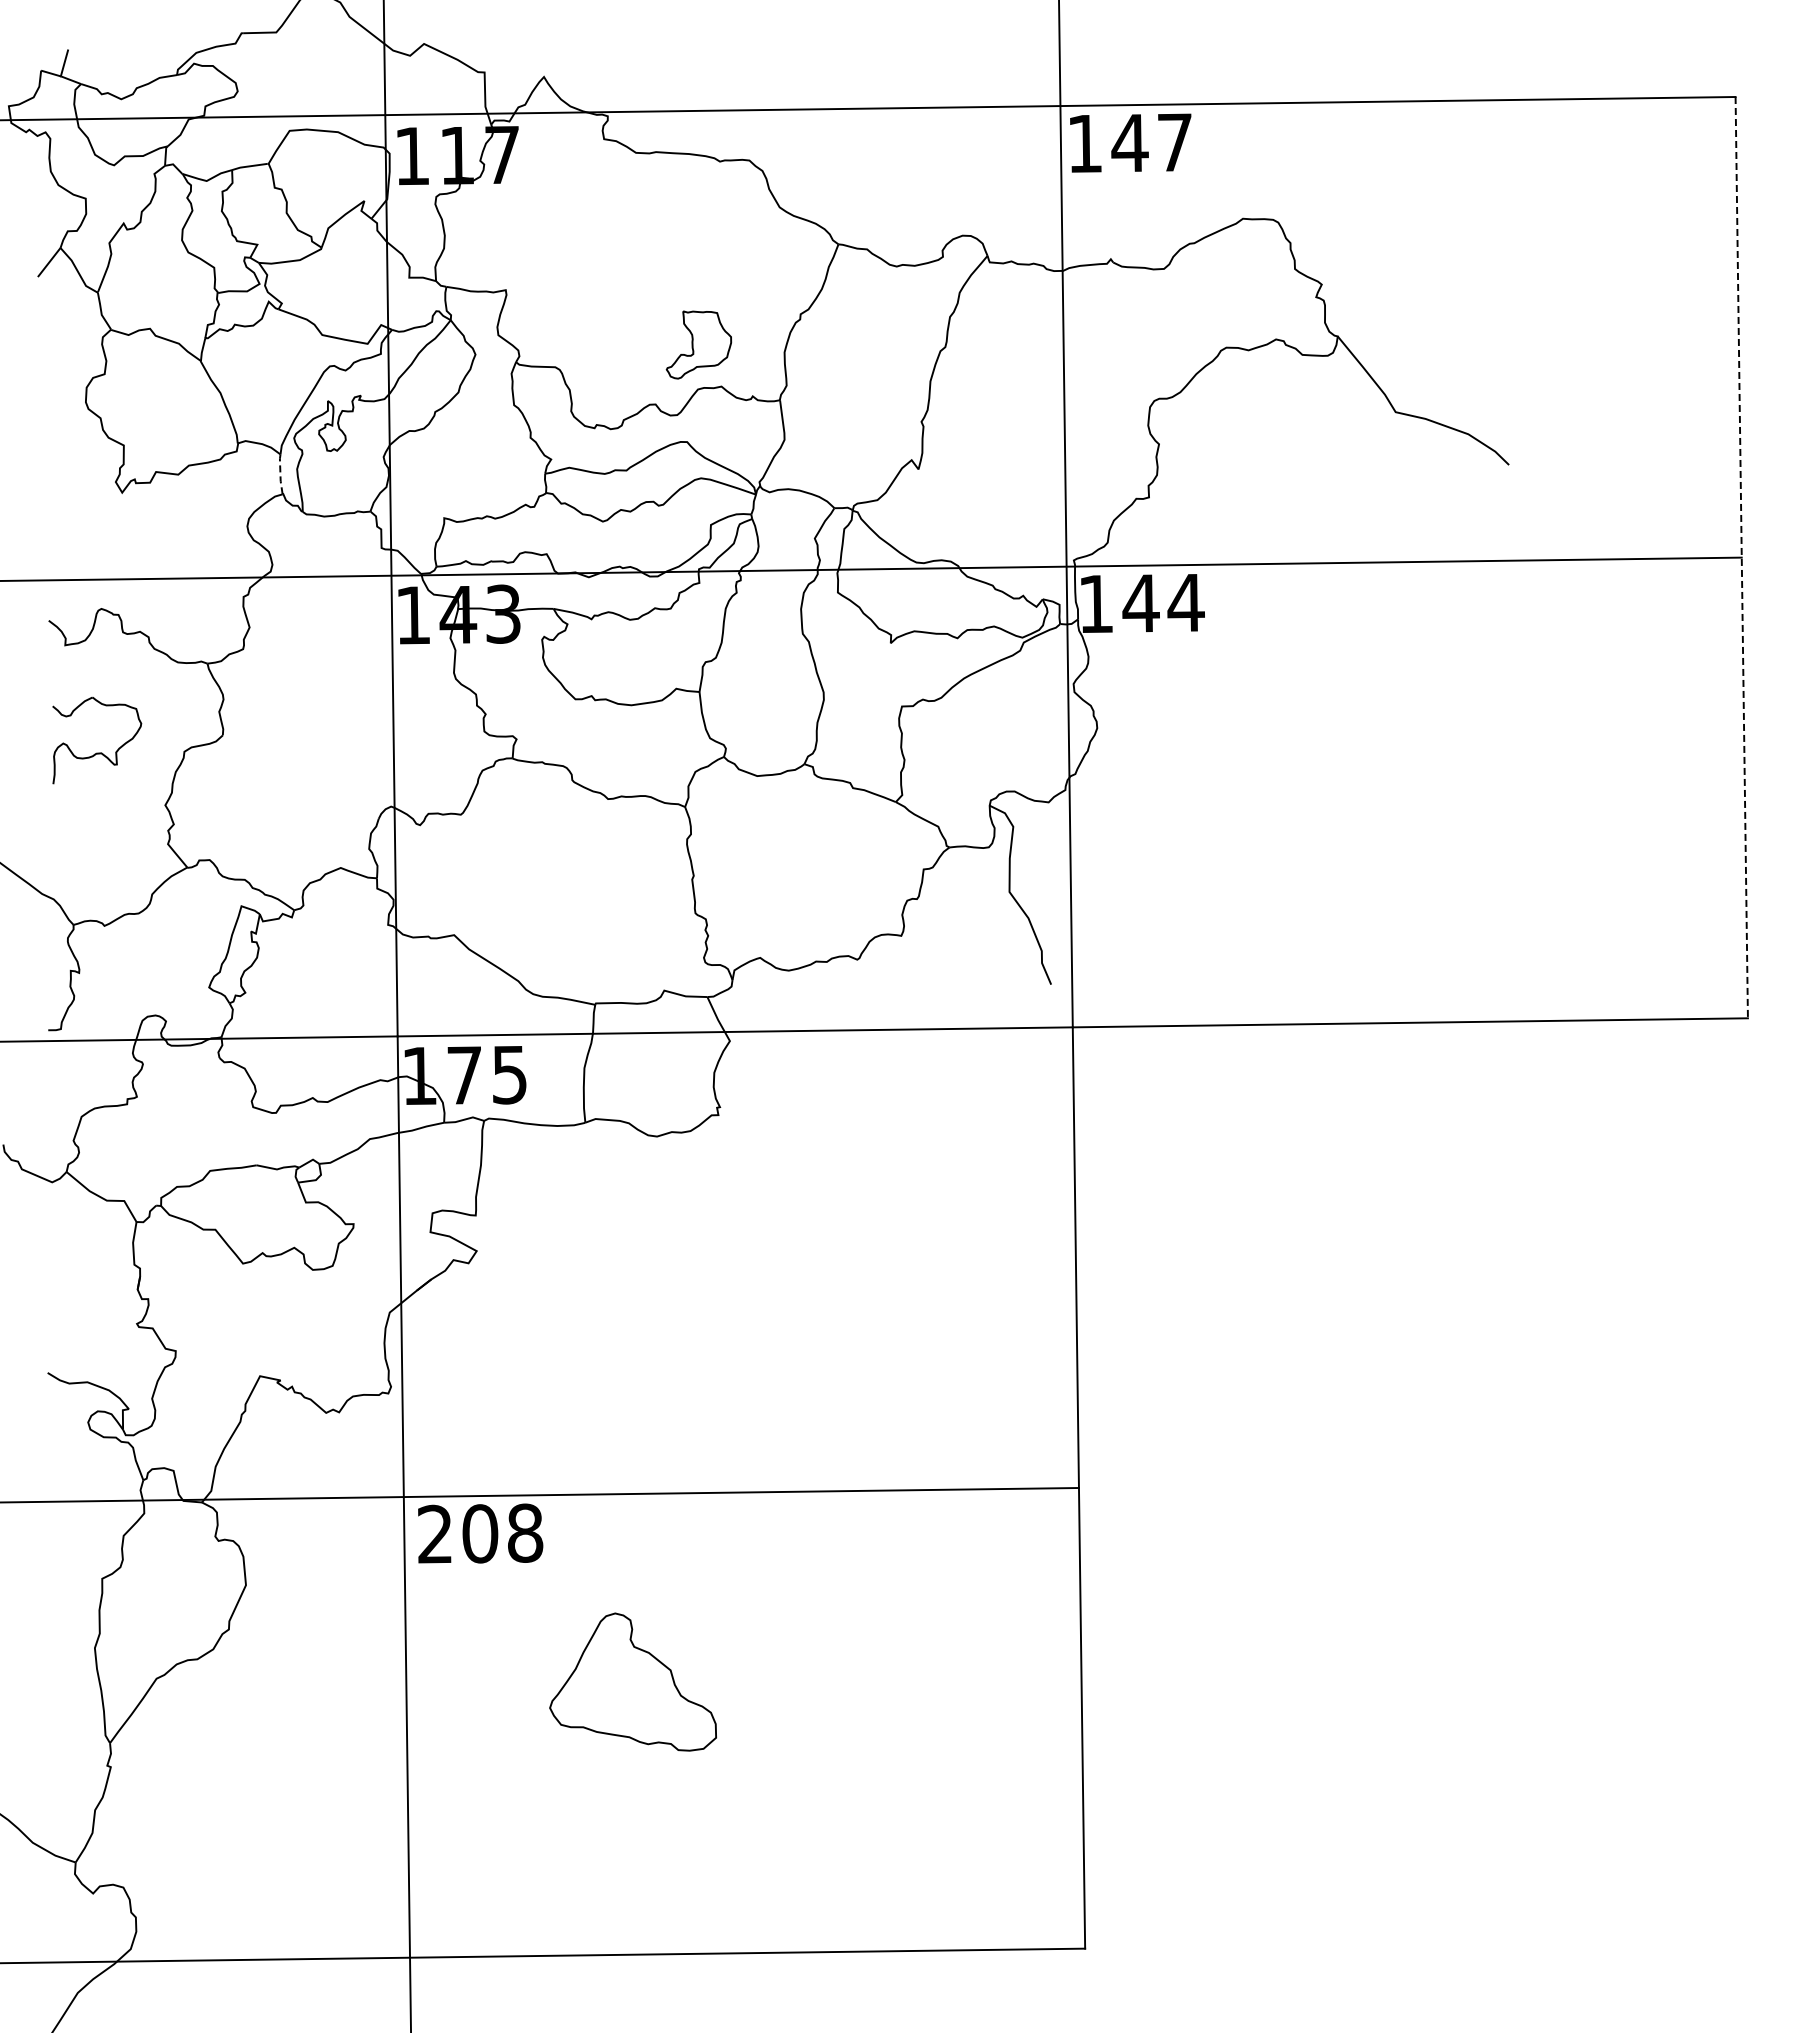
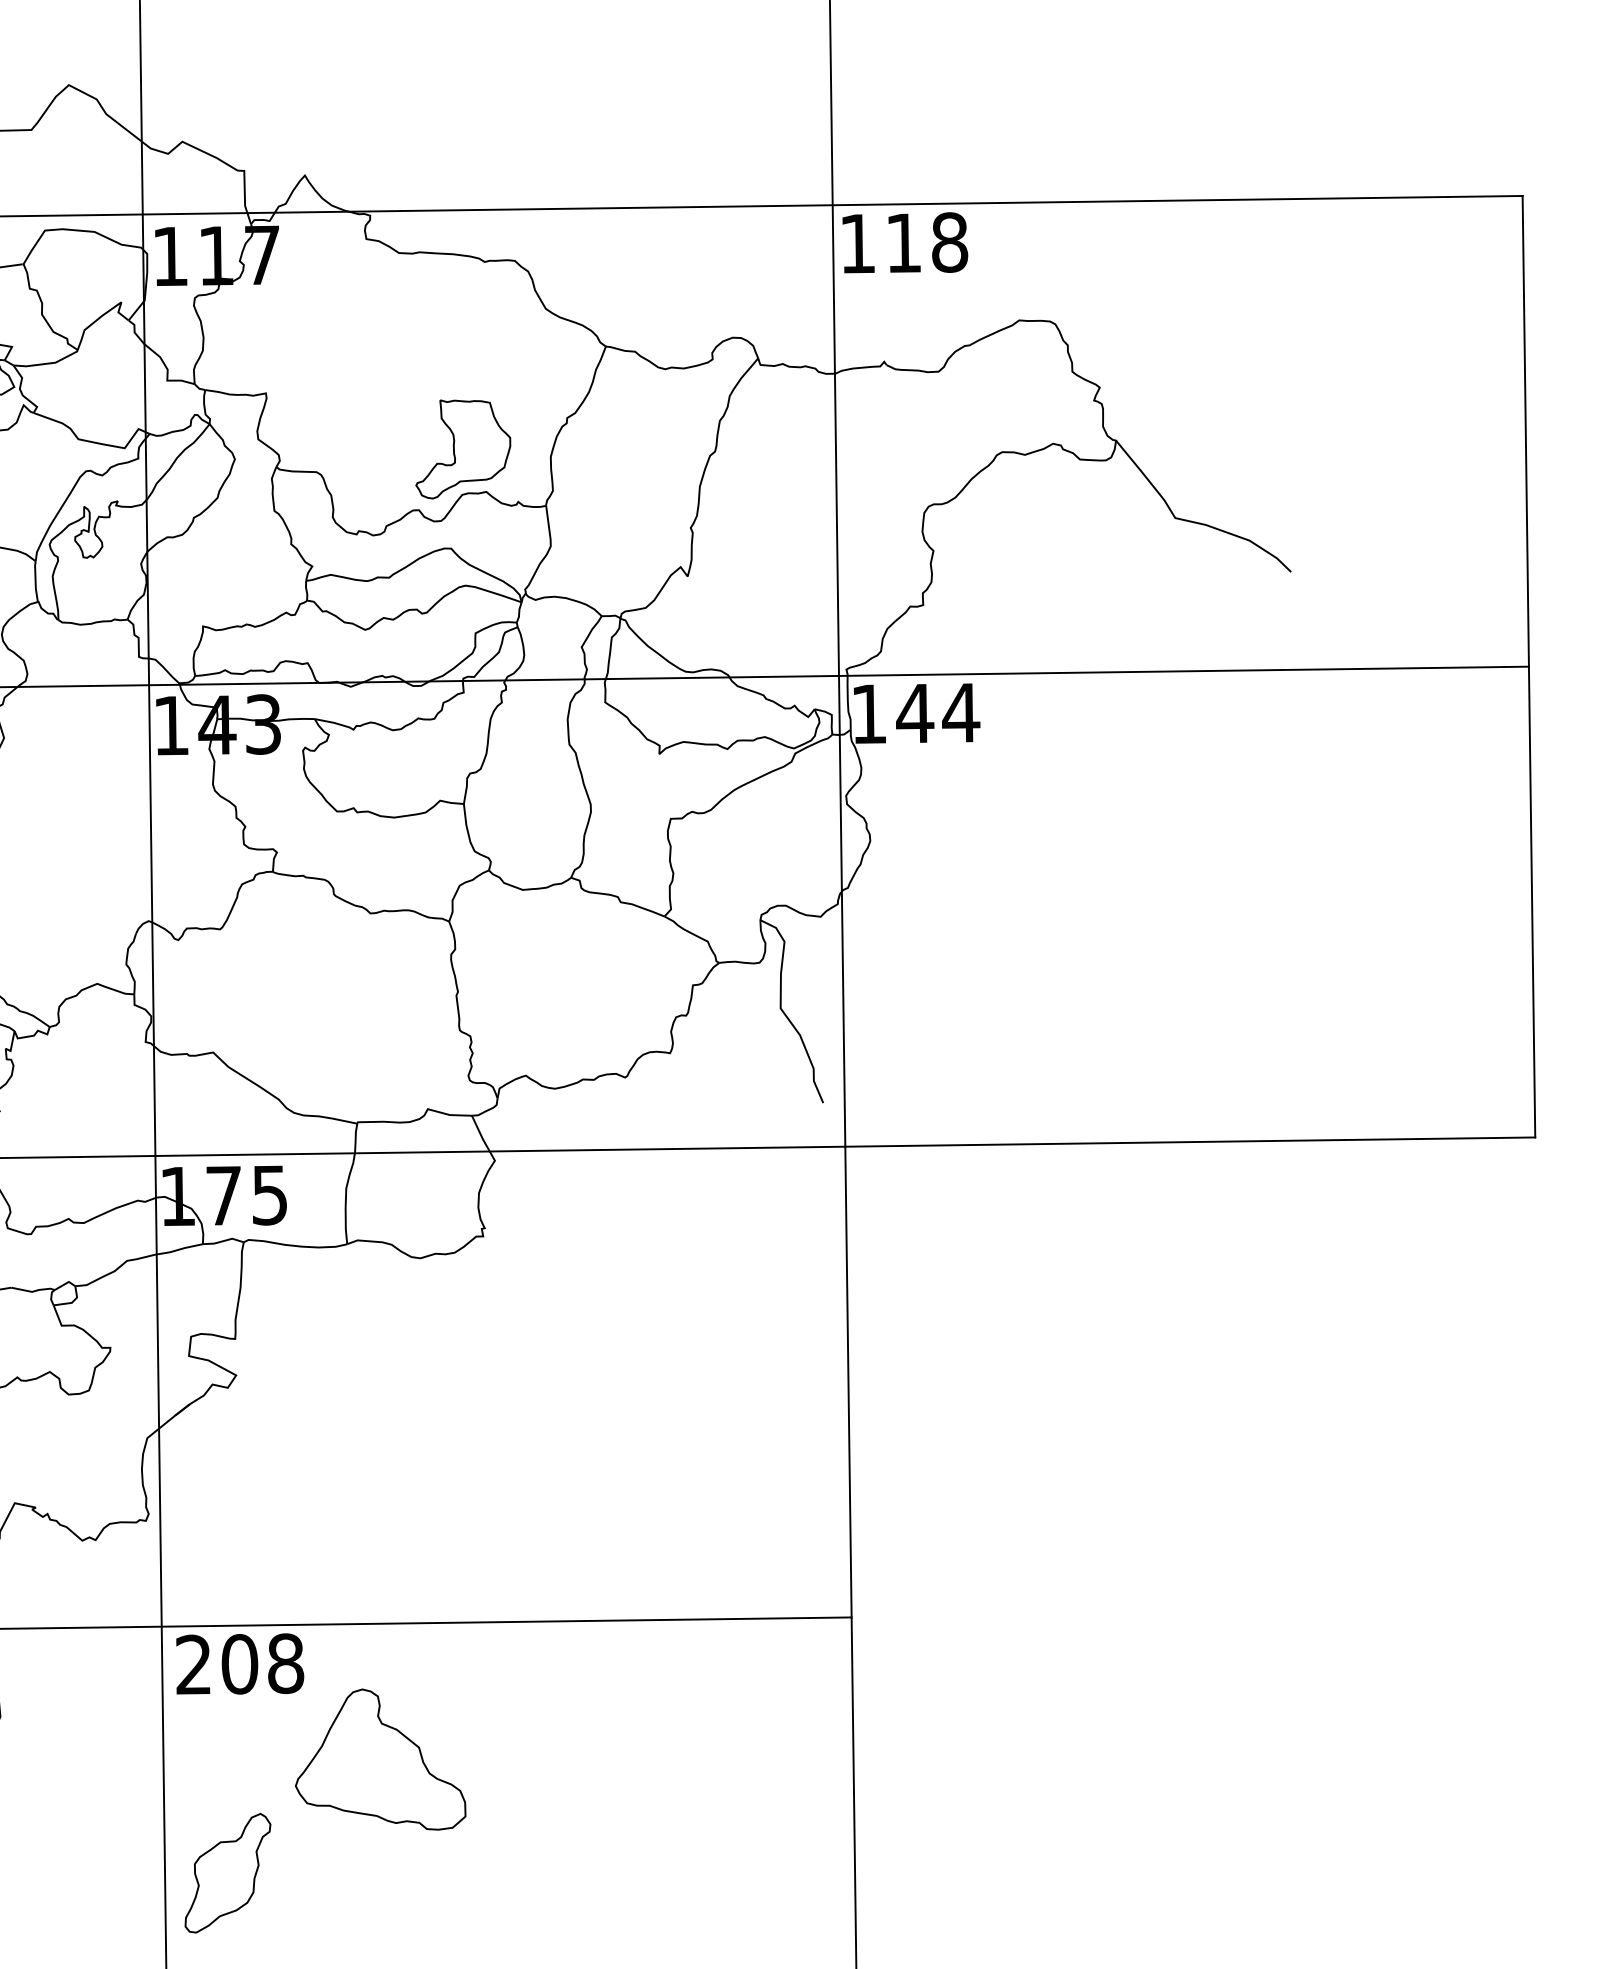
text: (1151, 142) -> (925, 242), 147 -> 118
part: (698, 344) -> (462, 448), size x1.43
line: (280, 474) -> (35, 581), dashed -> solid
line: (1741, 557) -> (1528, 666), dashed -> solid
part: (632, 1681) -> (380, 1758), moved
part: (468, 1738) -> (227, 1873), added

